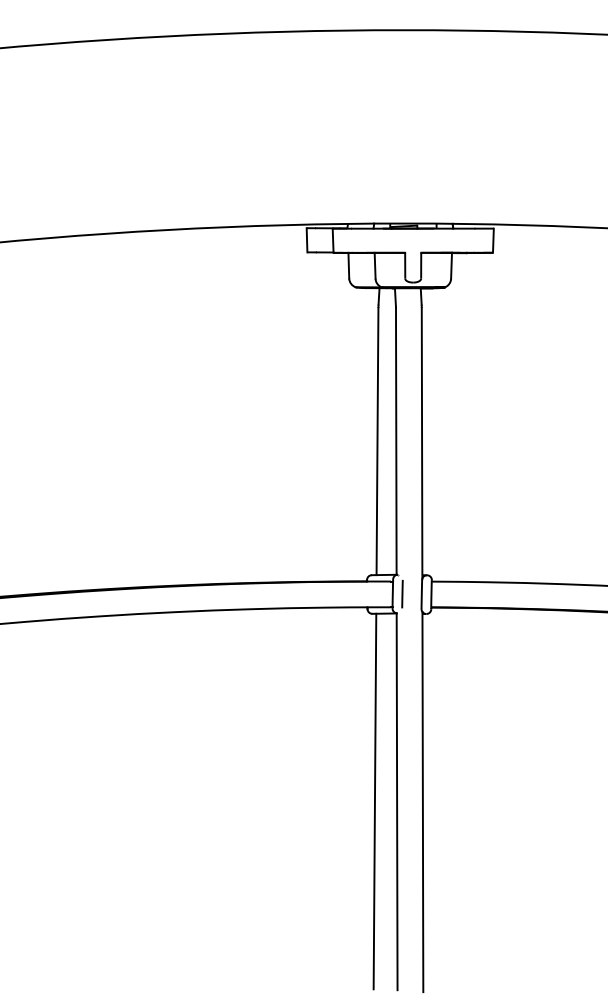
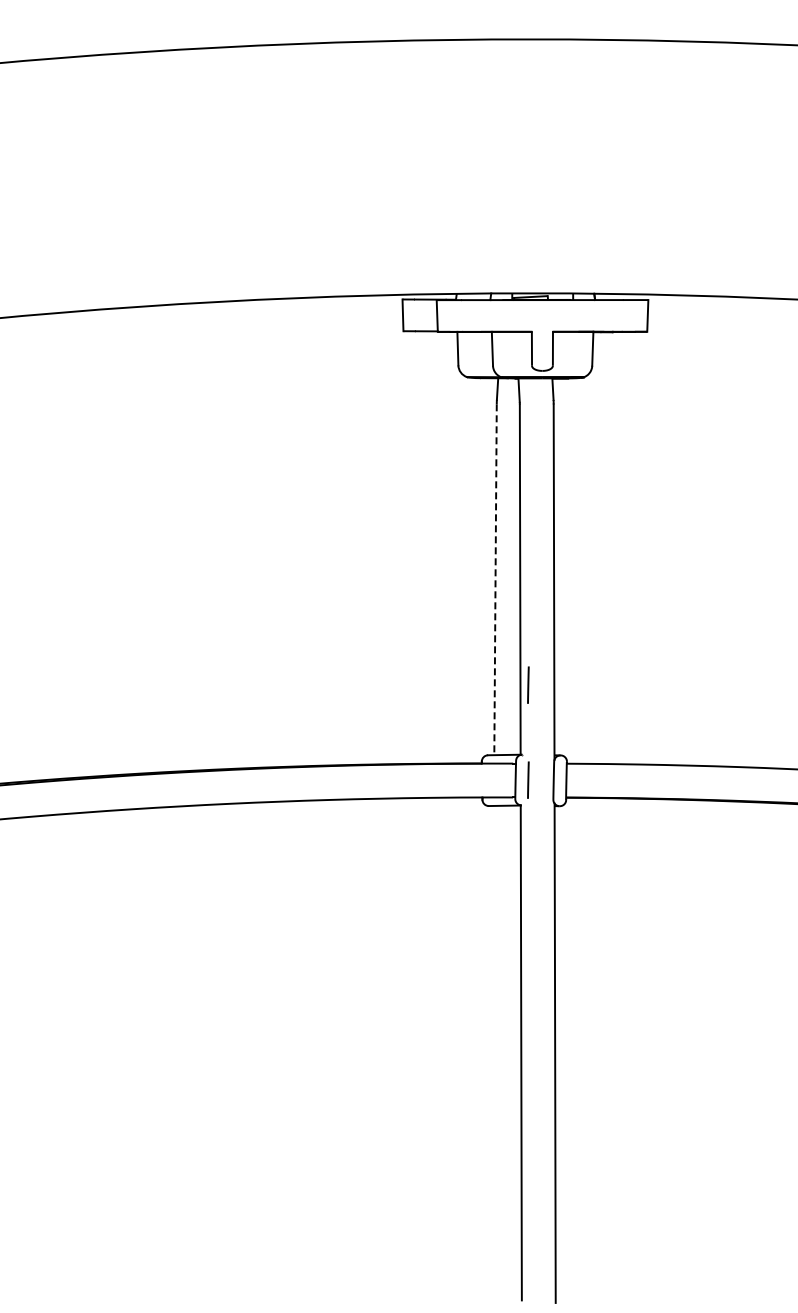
line: (377, 442) -> (495, 580), solid -> dashed
line: (402, 521) -> (528, 684), added
line: (374, 801) -> (491, 1052), removed

